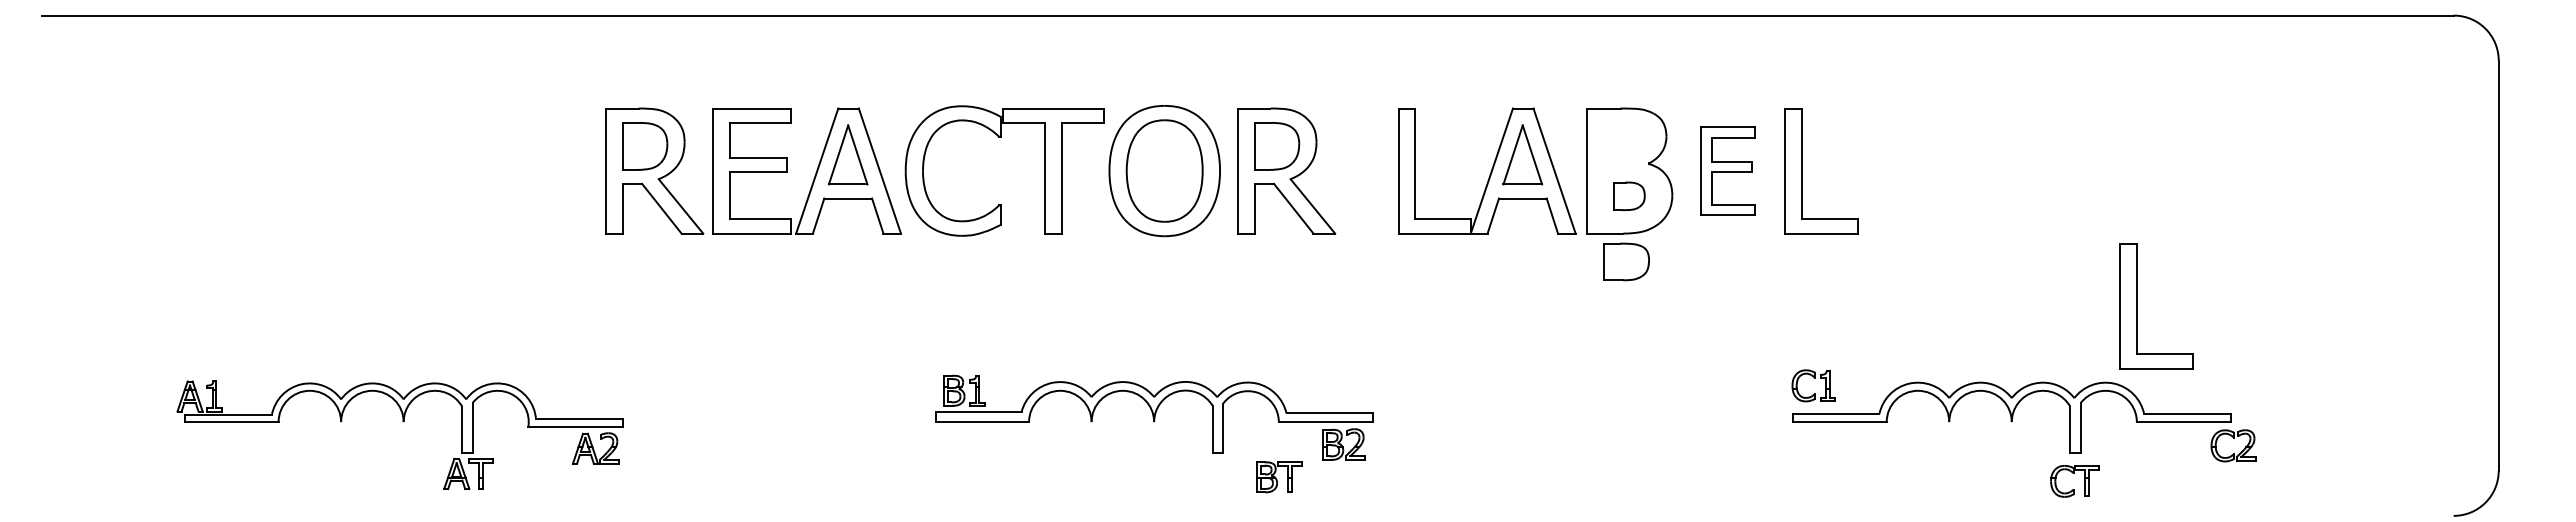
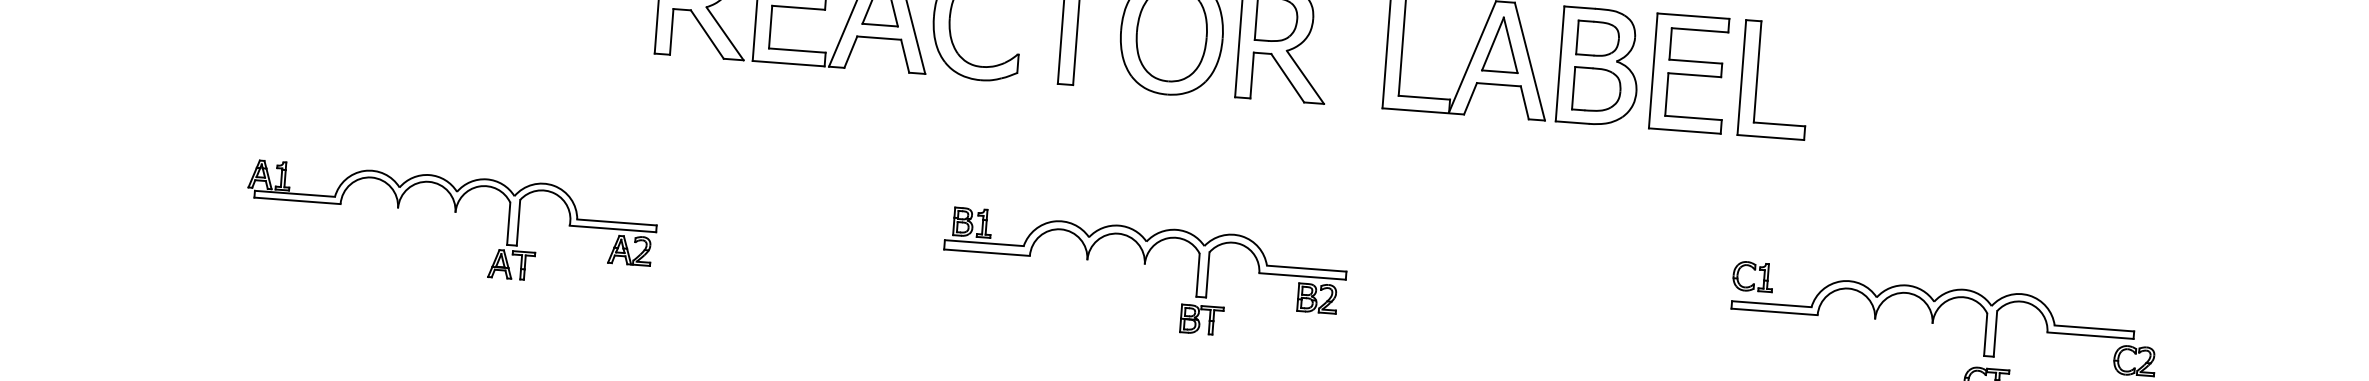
part: (1727, 171) -> (1688, 74), size x1.43
part: (1629, 196) -> (1596, 90), size x1.67
part: (1626, 261) -> (1598, 38), moved
part: (2137, 306) -> (2055, 226), removed
part: (1279, 477) -> (1201, 320), moved

